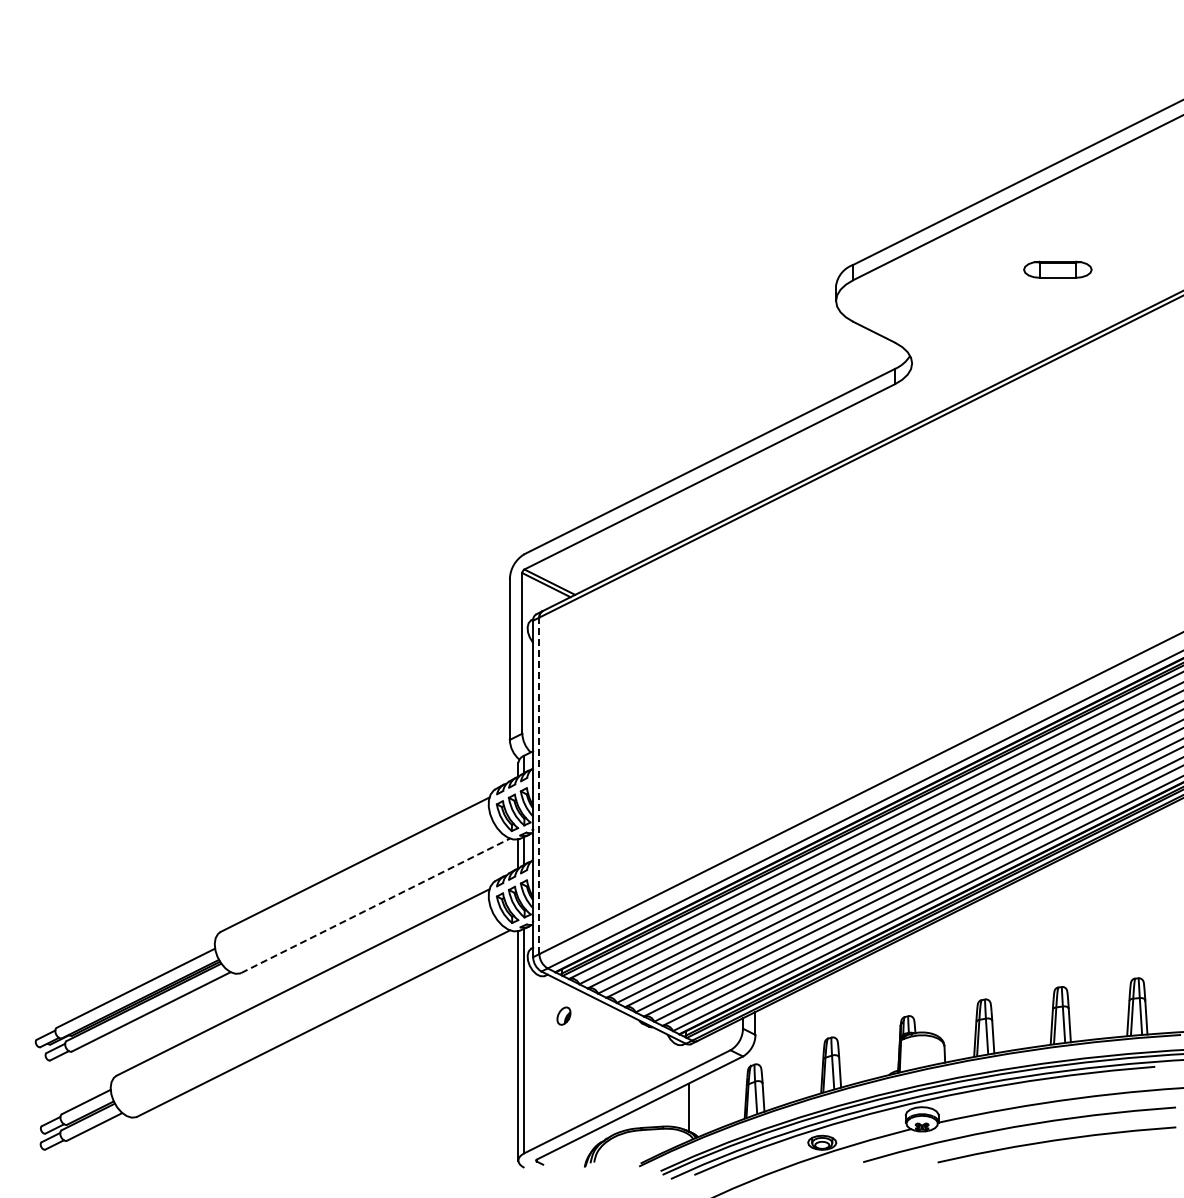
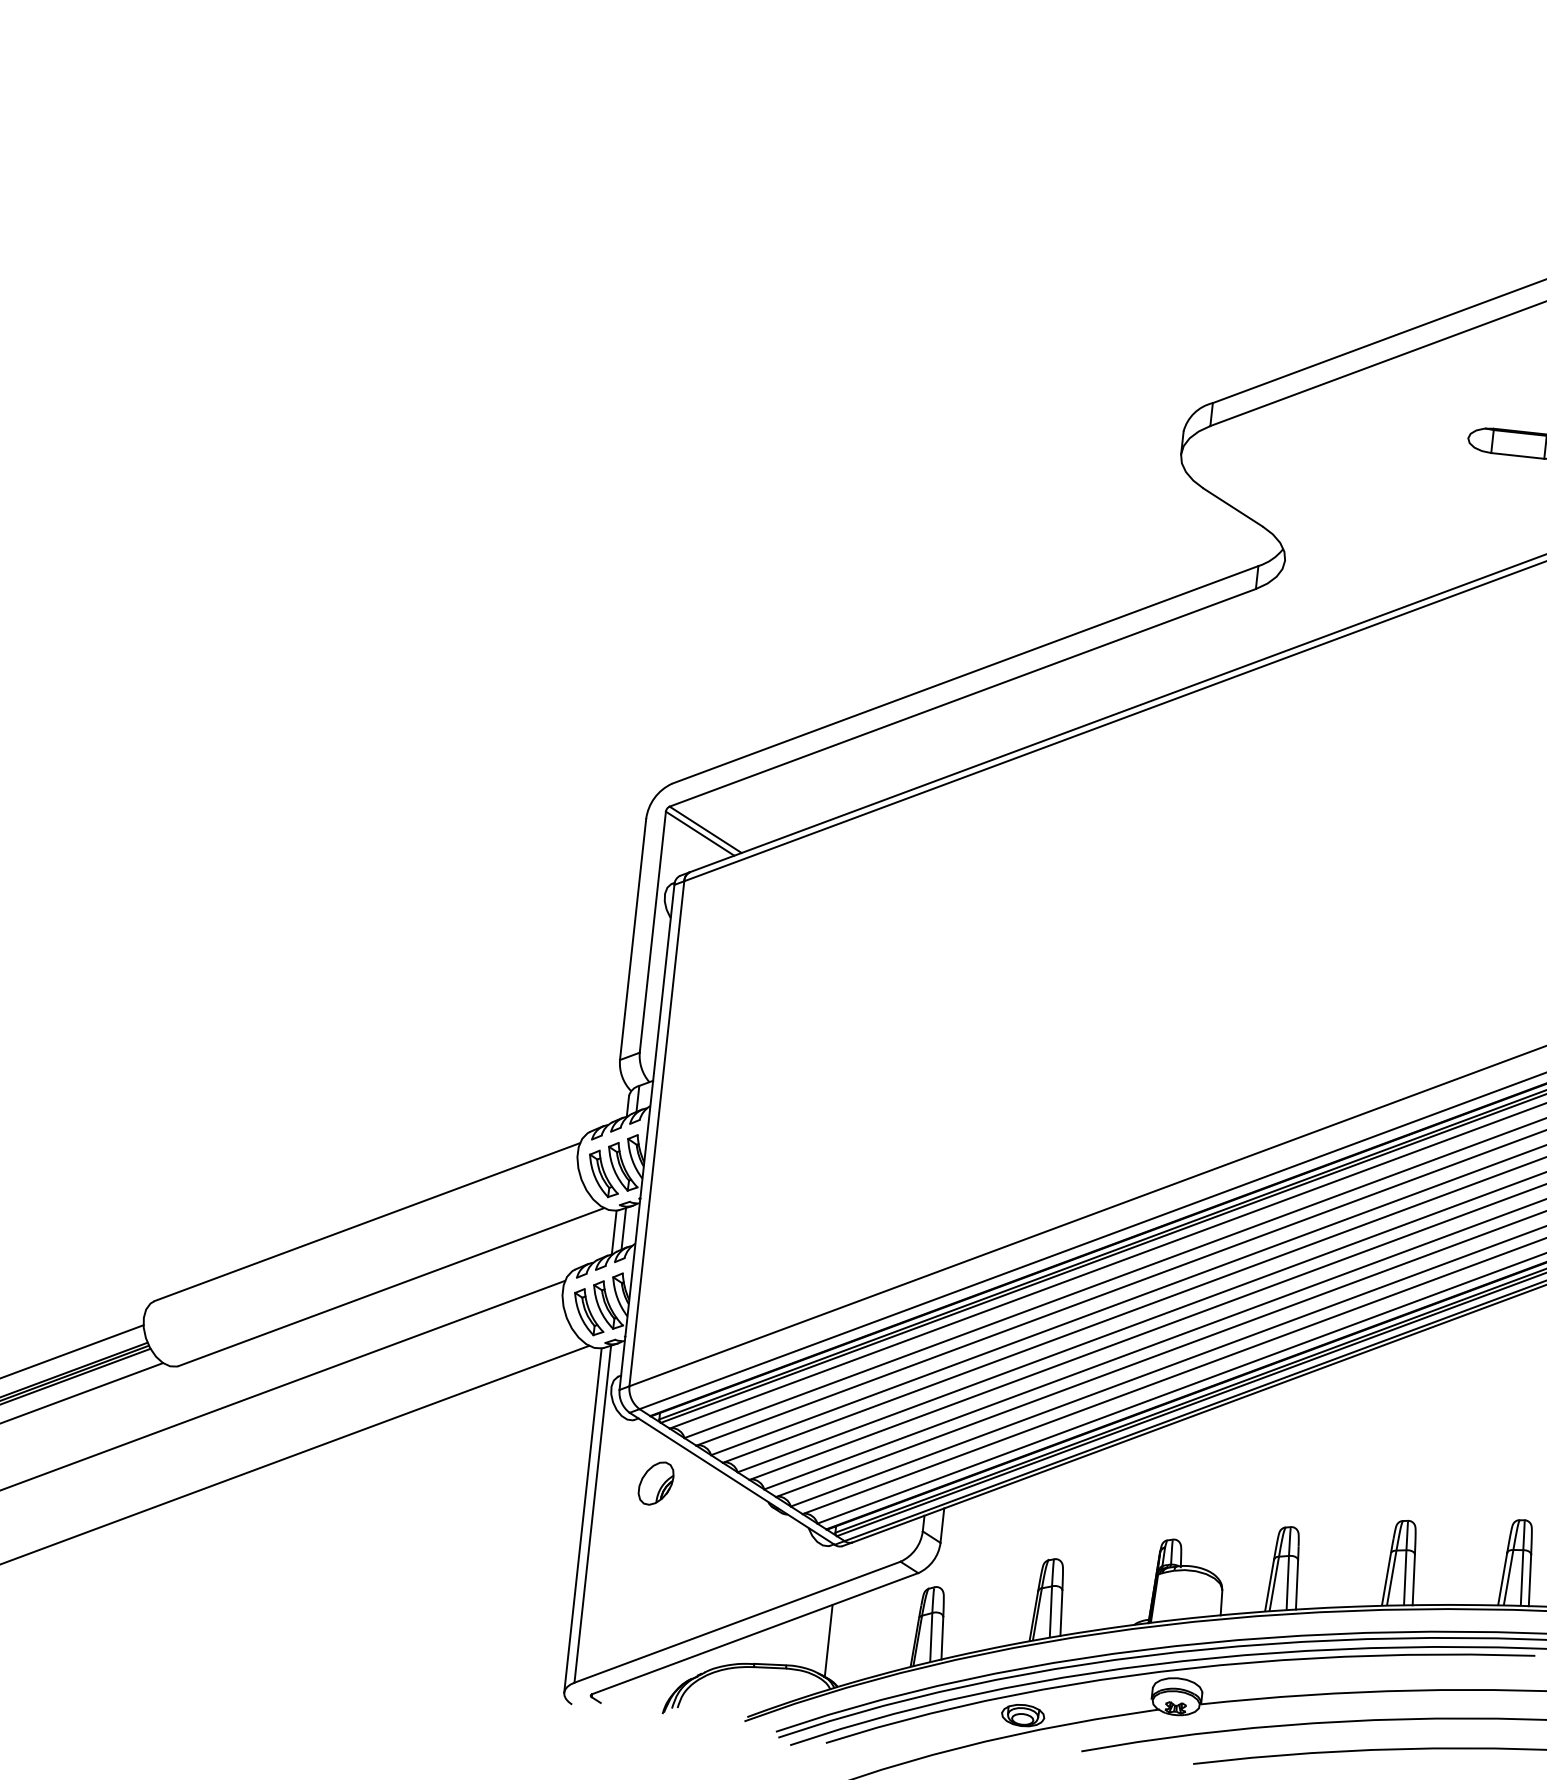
line: (539, 785) -> (657, 1133), dashed -> solid
line: (376, 905) -> (392, 1286), dashed -> solid
part: (563, 1015) -> (655, 1482), size x1.67

